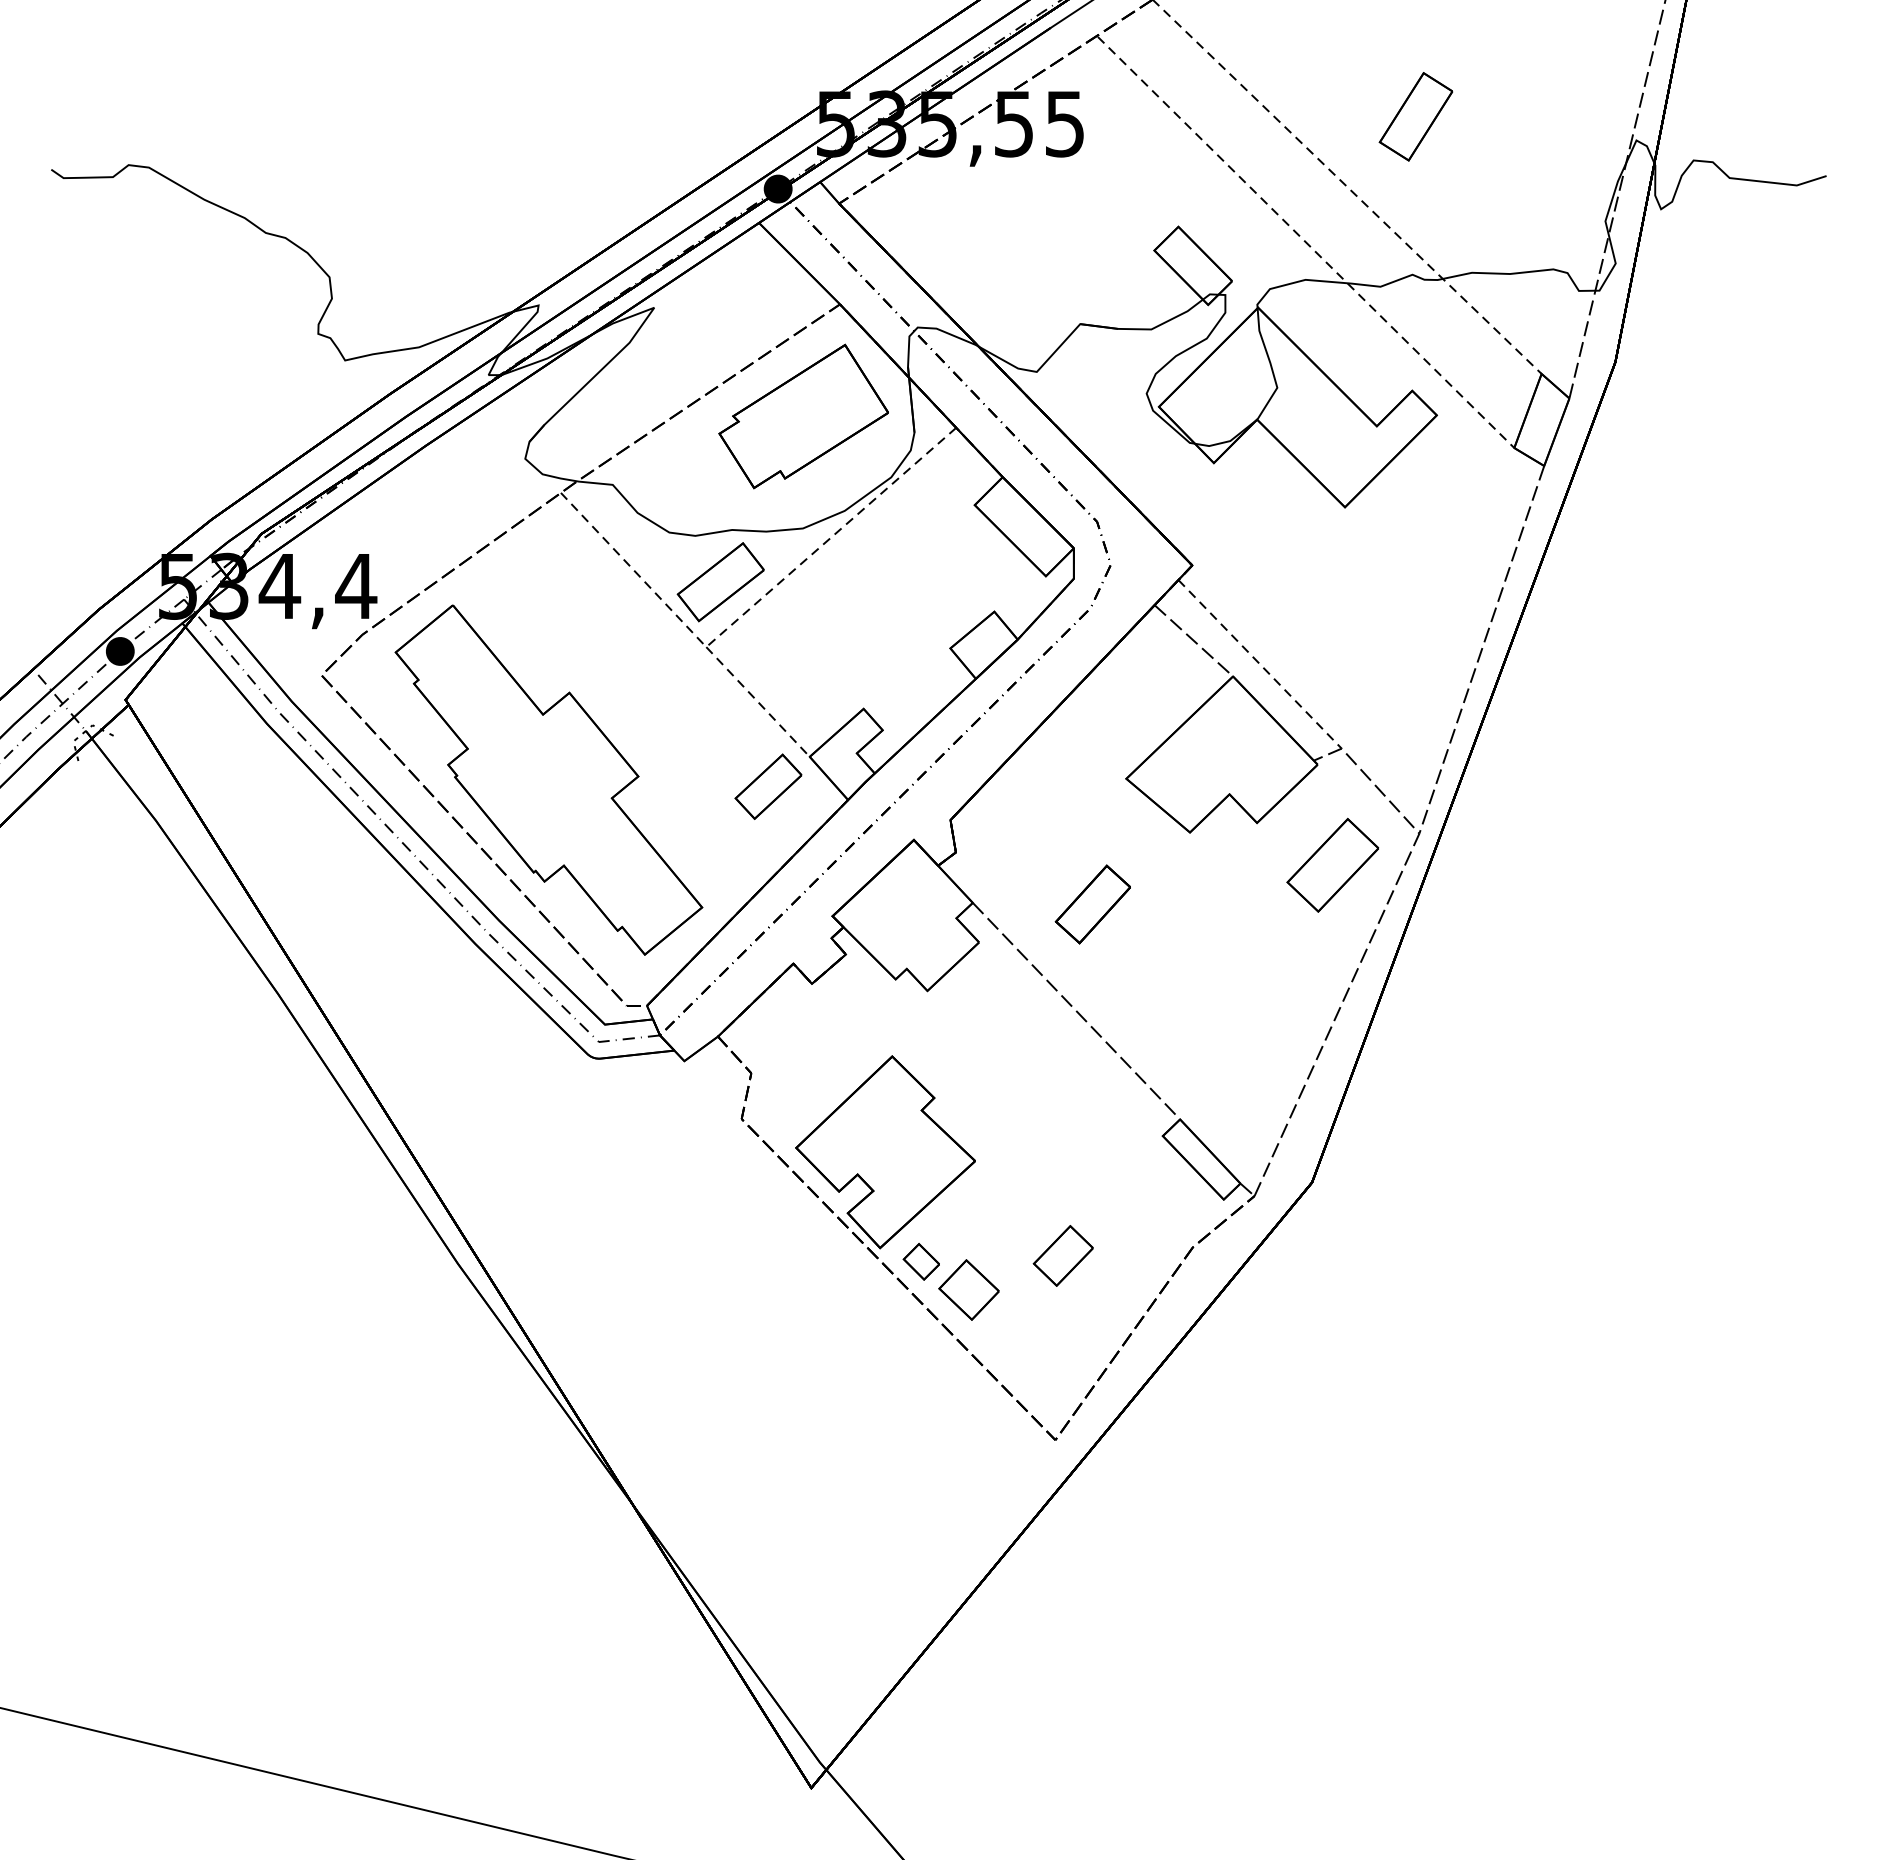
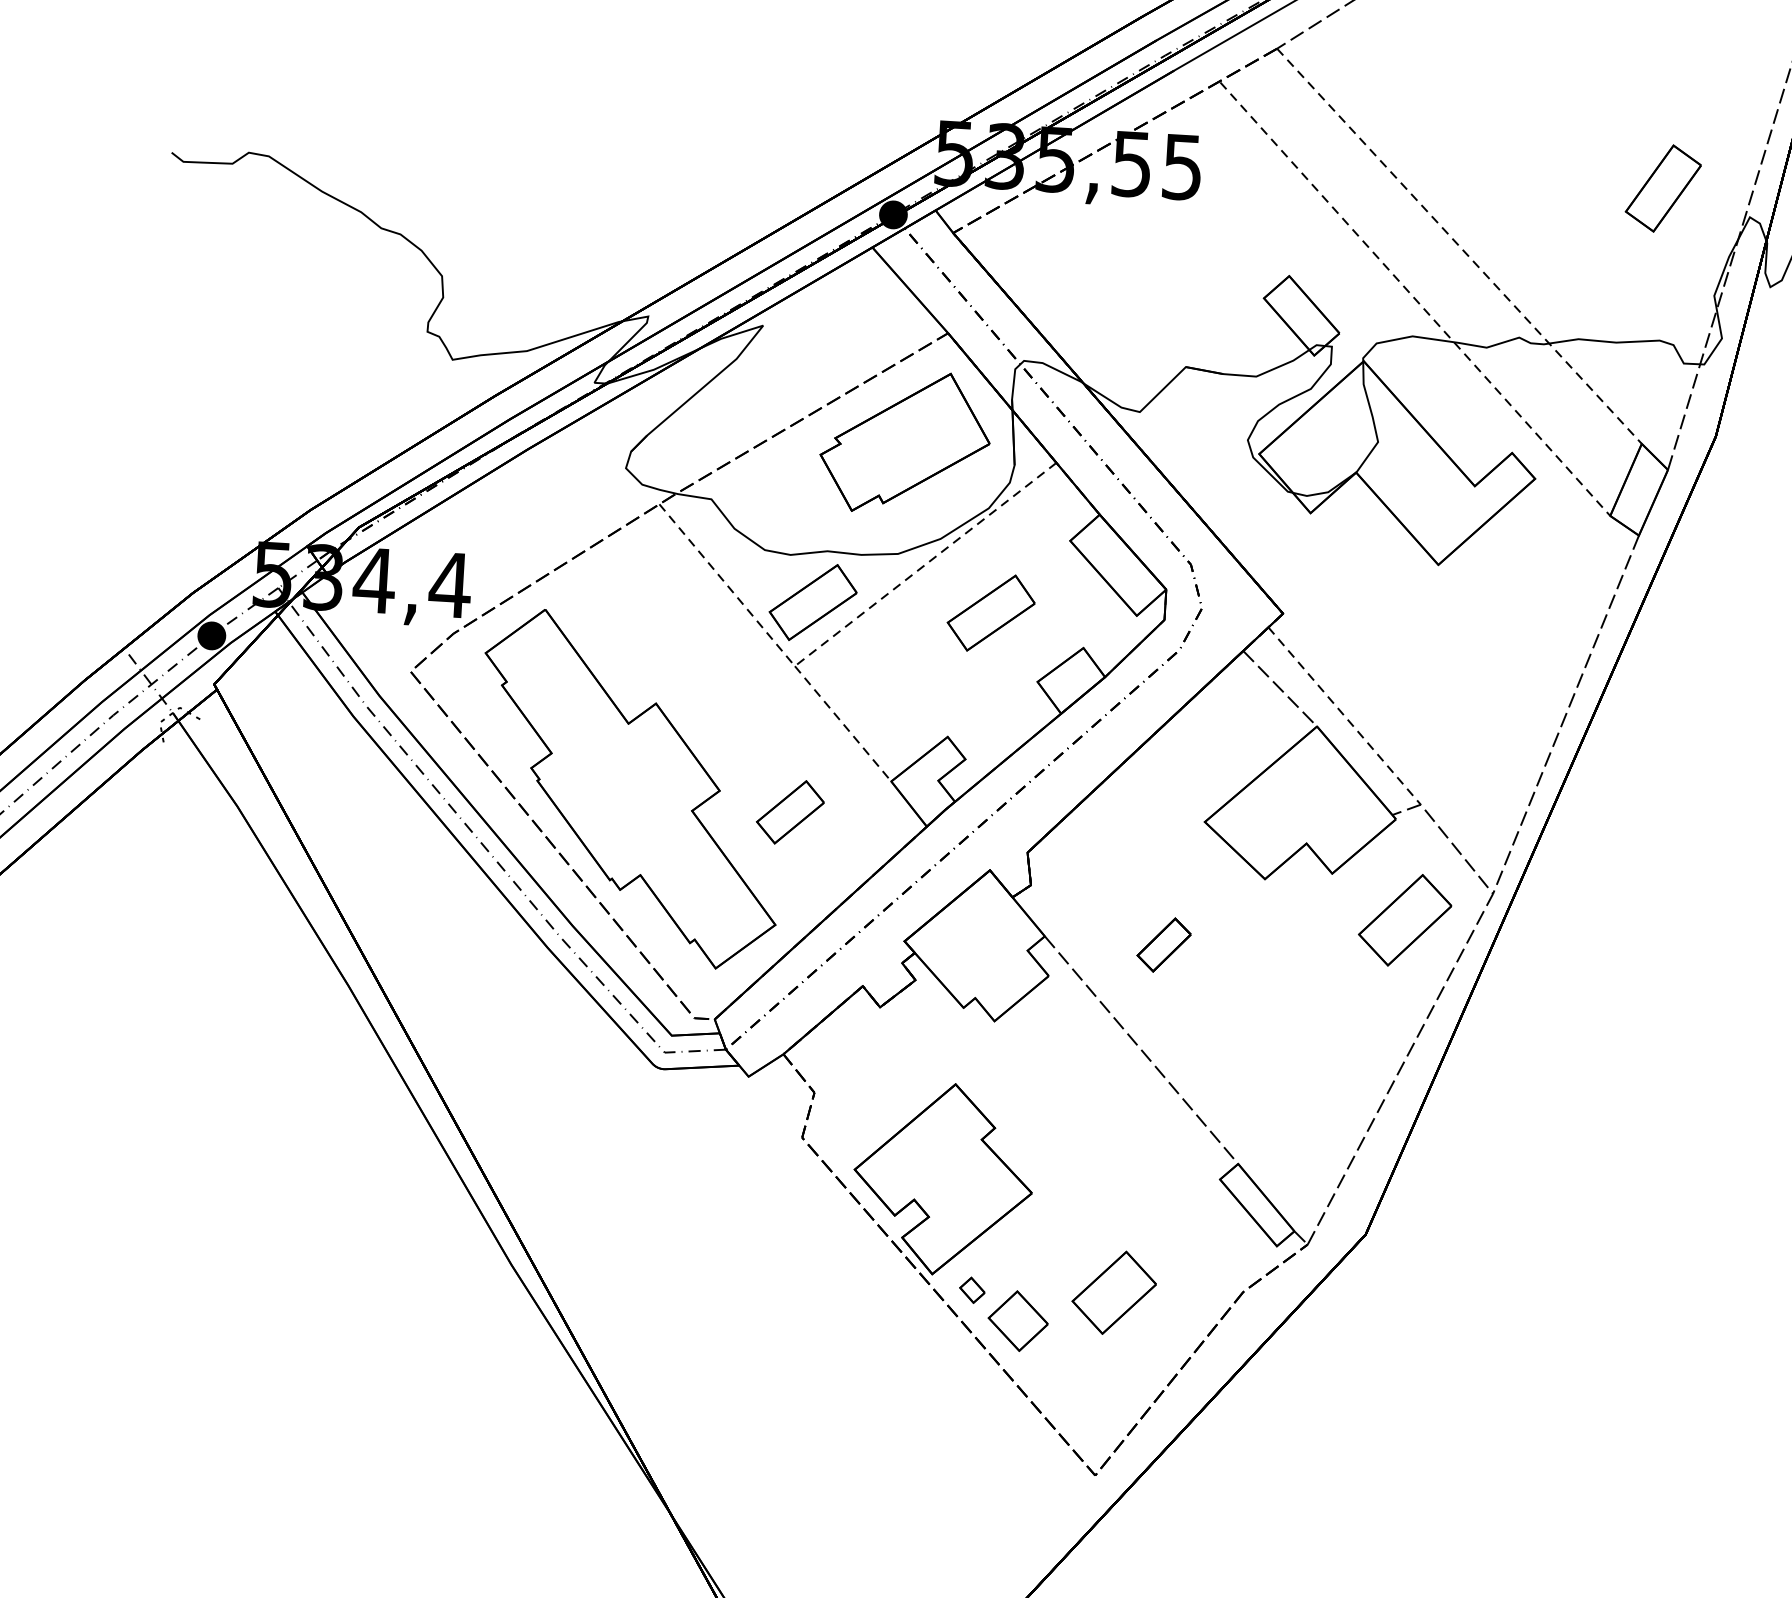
part: (1415, 116) -> (1662, 188), moved
part: (899, 582) -> (990, 613), added
part: (768, 786) -> (790, 812), moved
part: (1092, 904) -> (1163, 945), size x0.7
part: (1062, 1255) -> (1113, 1292), size x1.4
part: (920, 1261) -> (971, 1289), size x0.7

